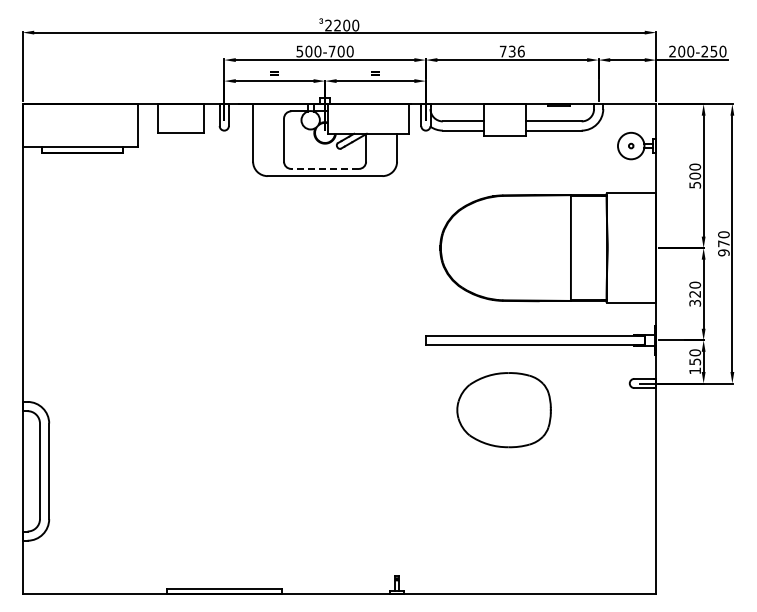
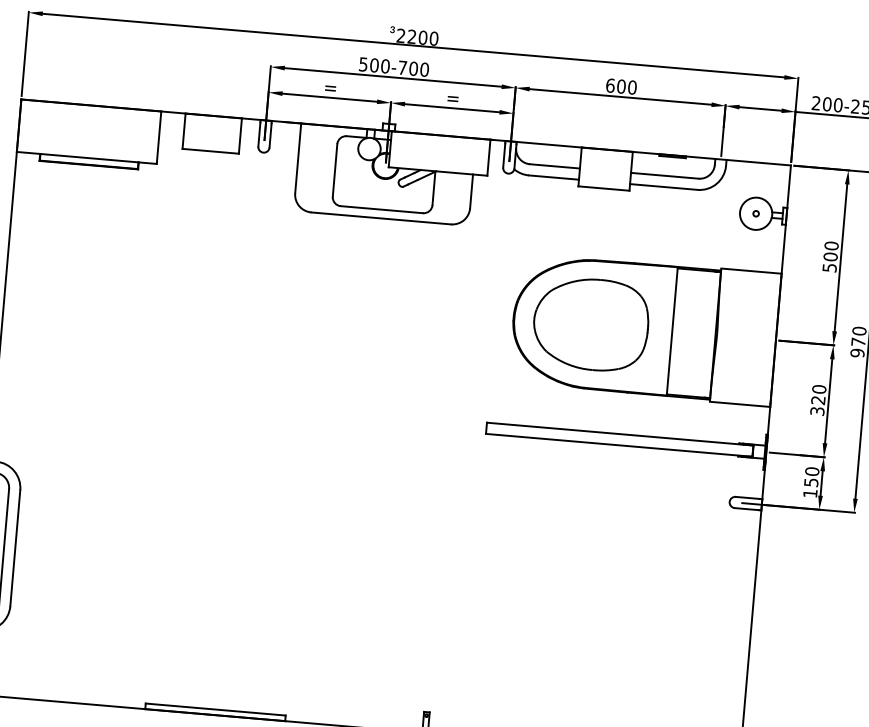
text: (511, 51) -> (620, 86), 736 -> 600
line: (325, 168) -> (382, 209), dashed -> solid
part: (503, 410) -> (590, 324), moved

